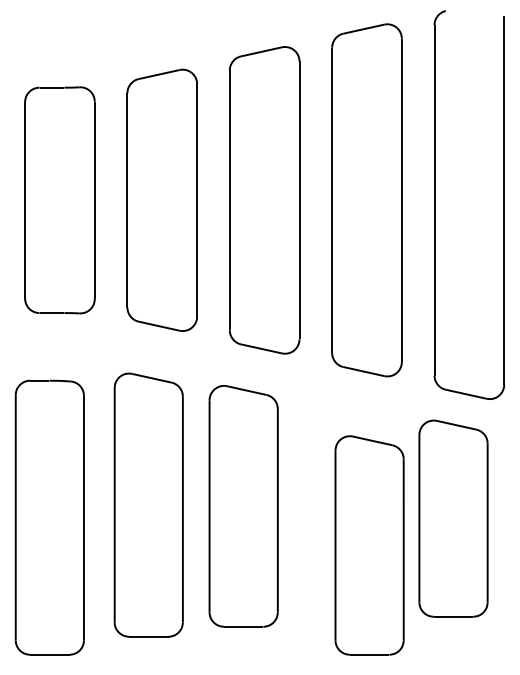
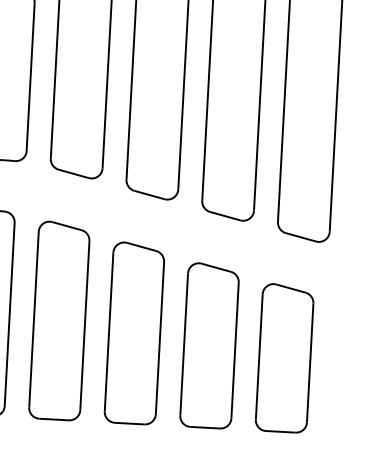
part: (148, 504) -> (59, 320), moved
part: (243, 506) -> (134, 333), moved
part: (453, 518) -> (284, 358), moved
part: (369, 545) -> (209, 345), moved

